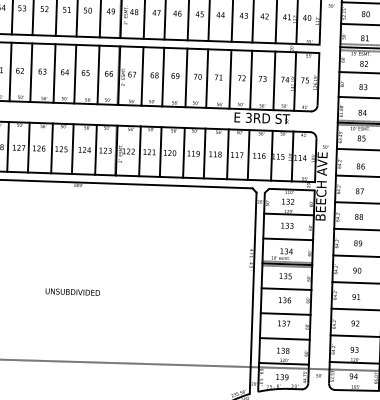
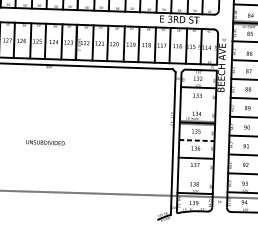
line: (288, 239) -> (198, 105), removed
line: (286, 289) -> (196, 140), solid -> dashed
line: (284, 338) -> (195, 175), removed

